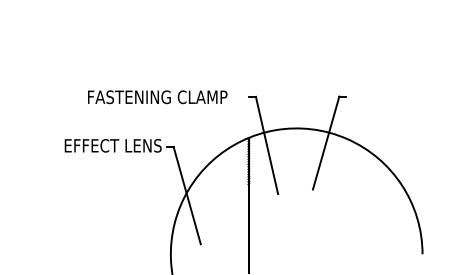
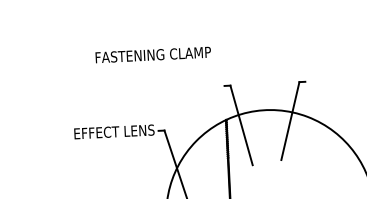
text: (157, 97) -> (153, 55), moved

